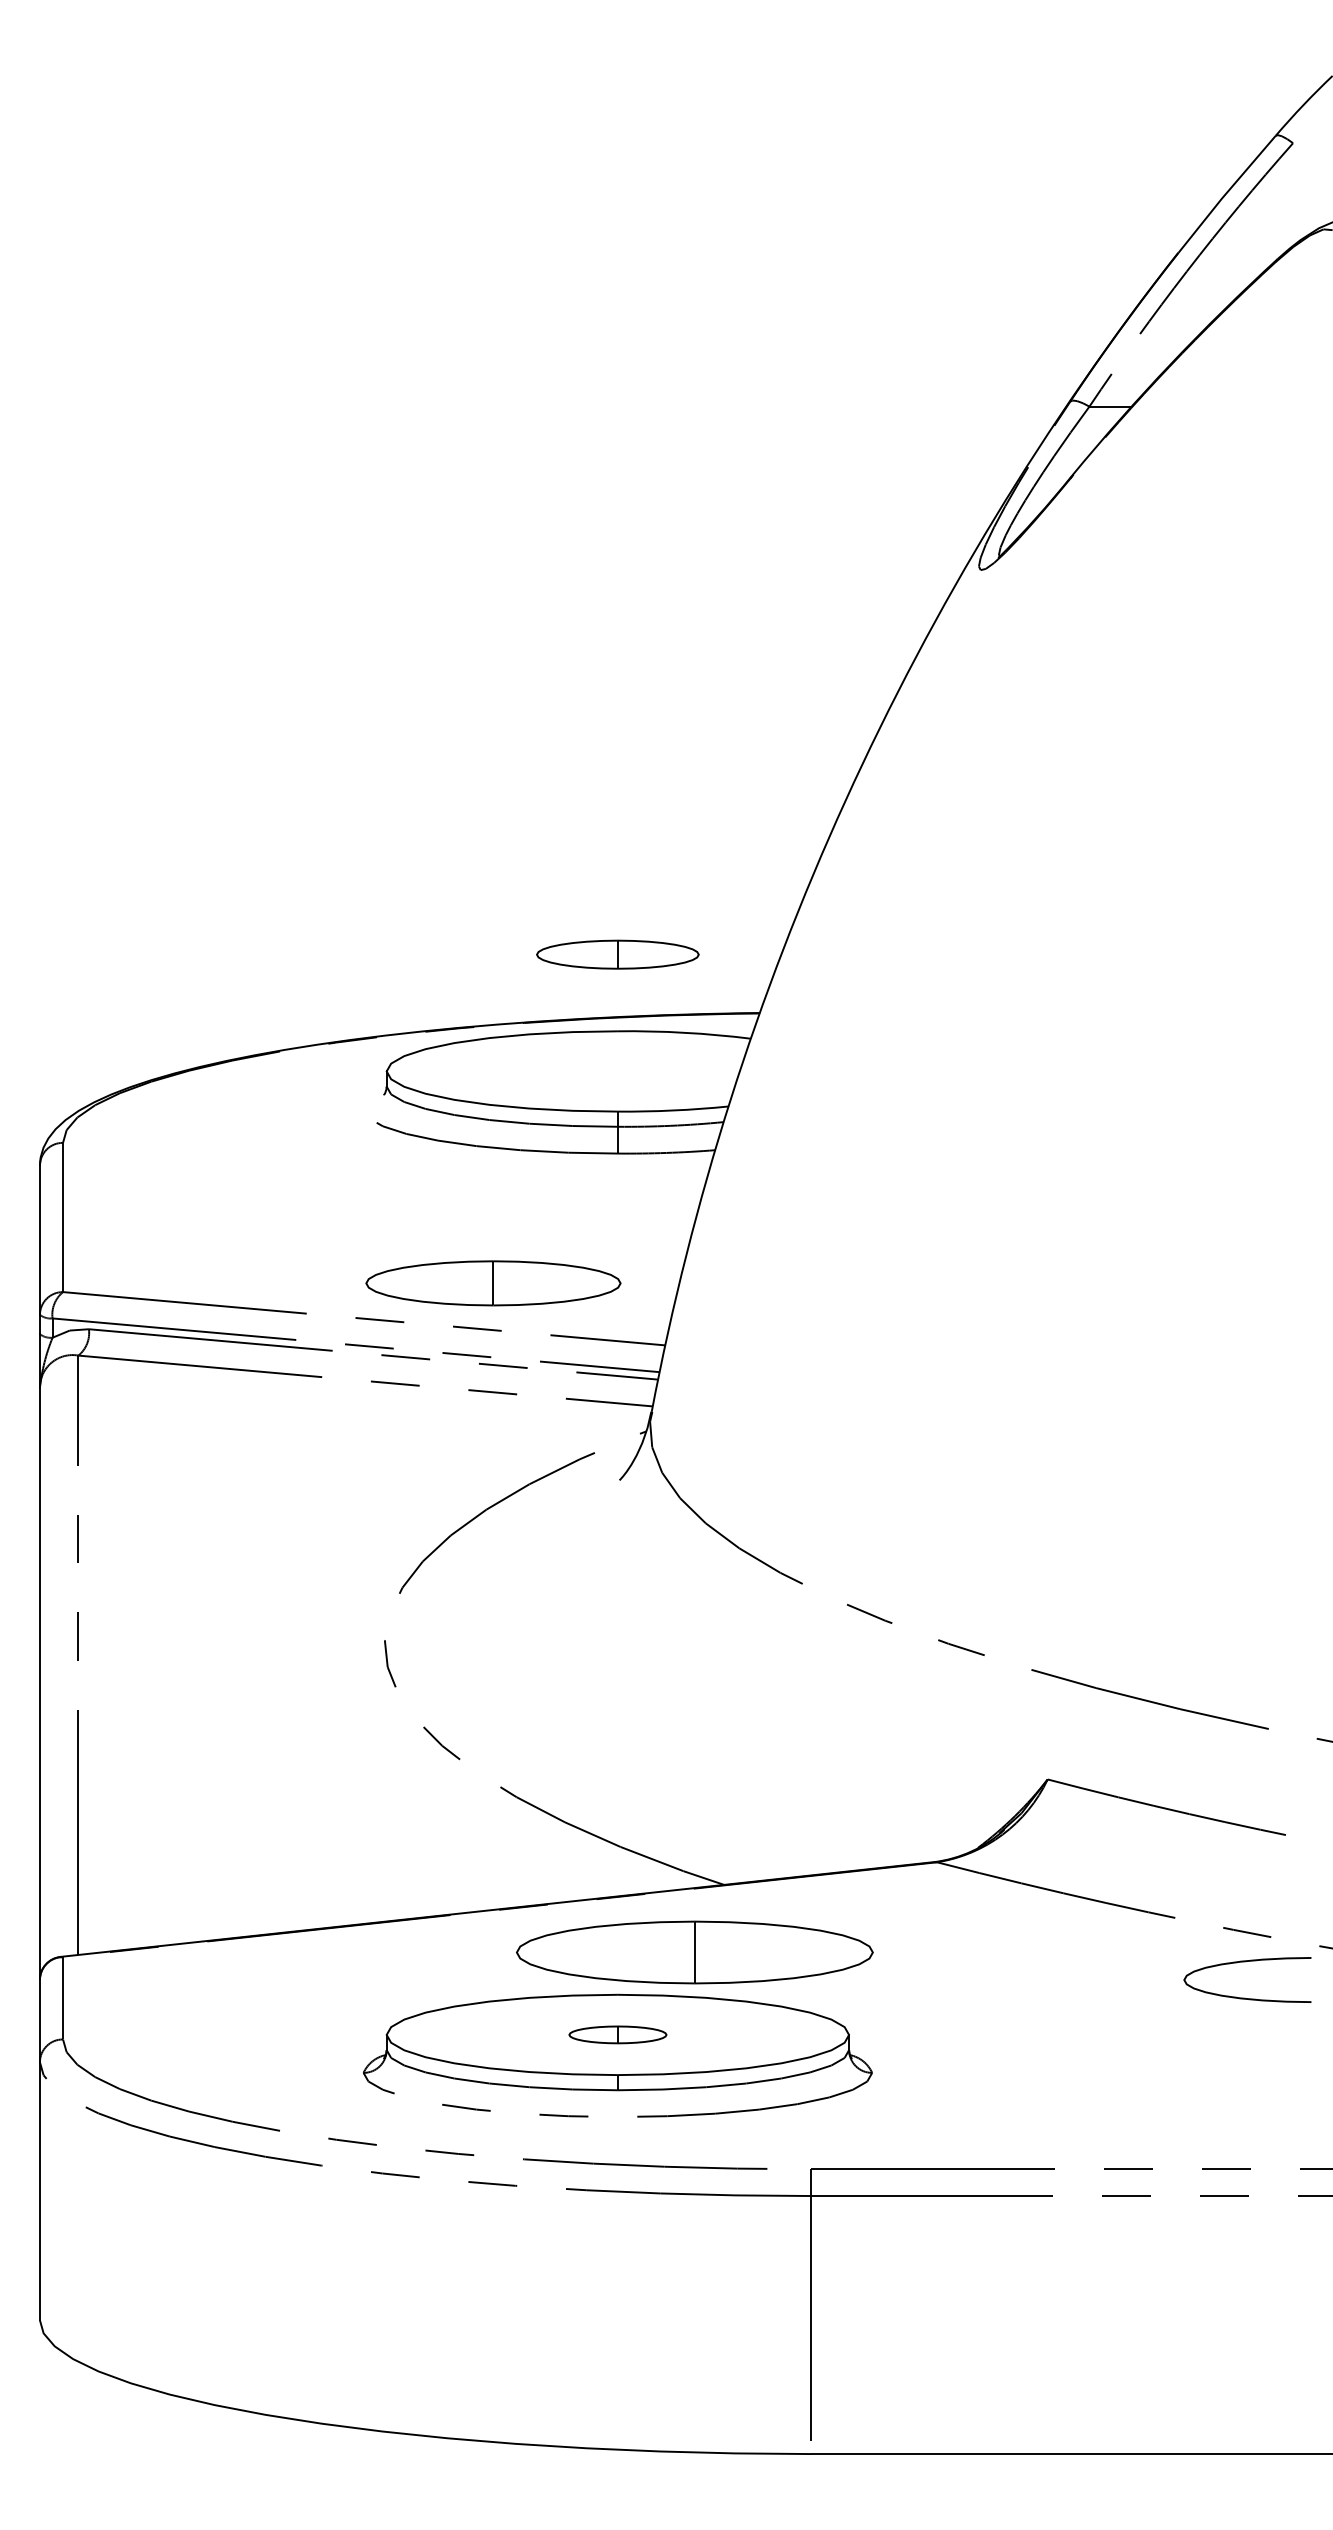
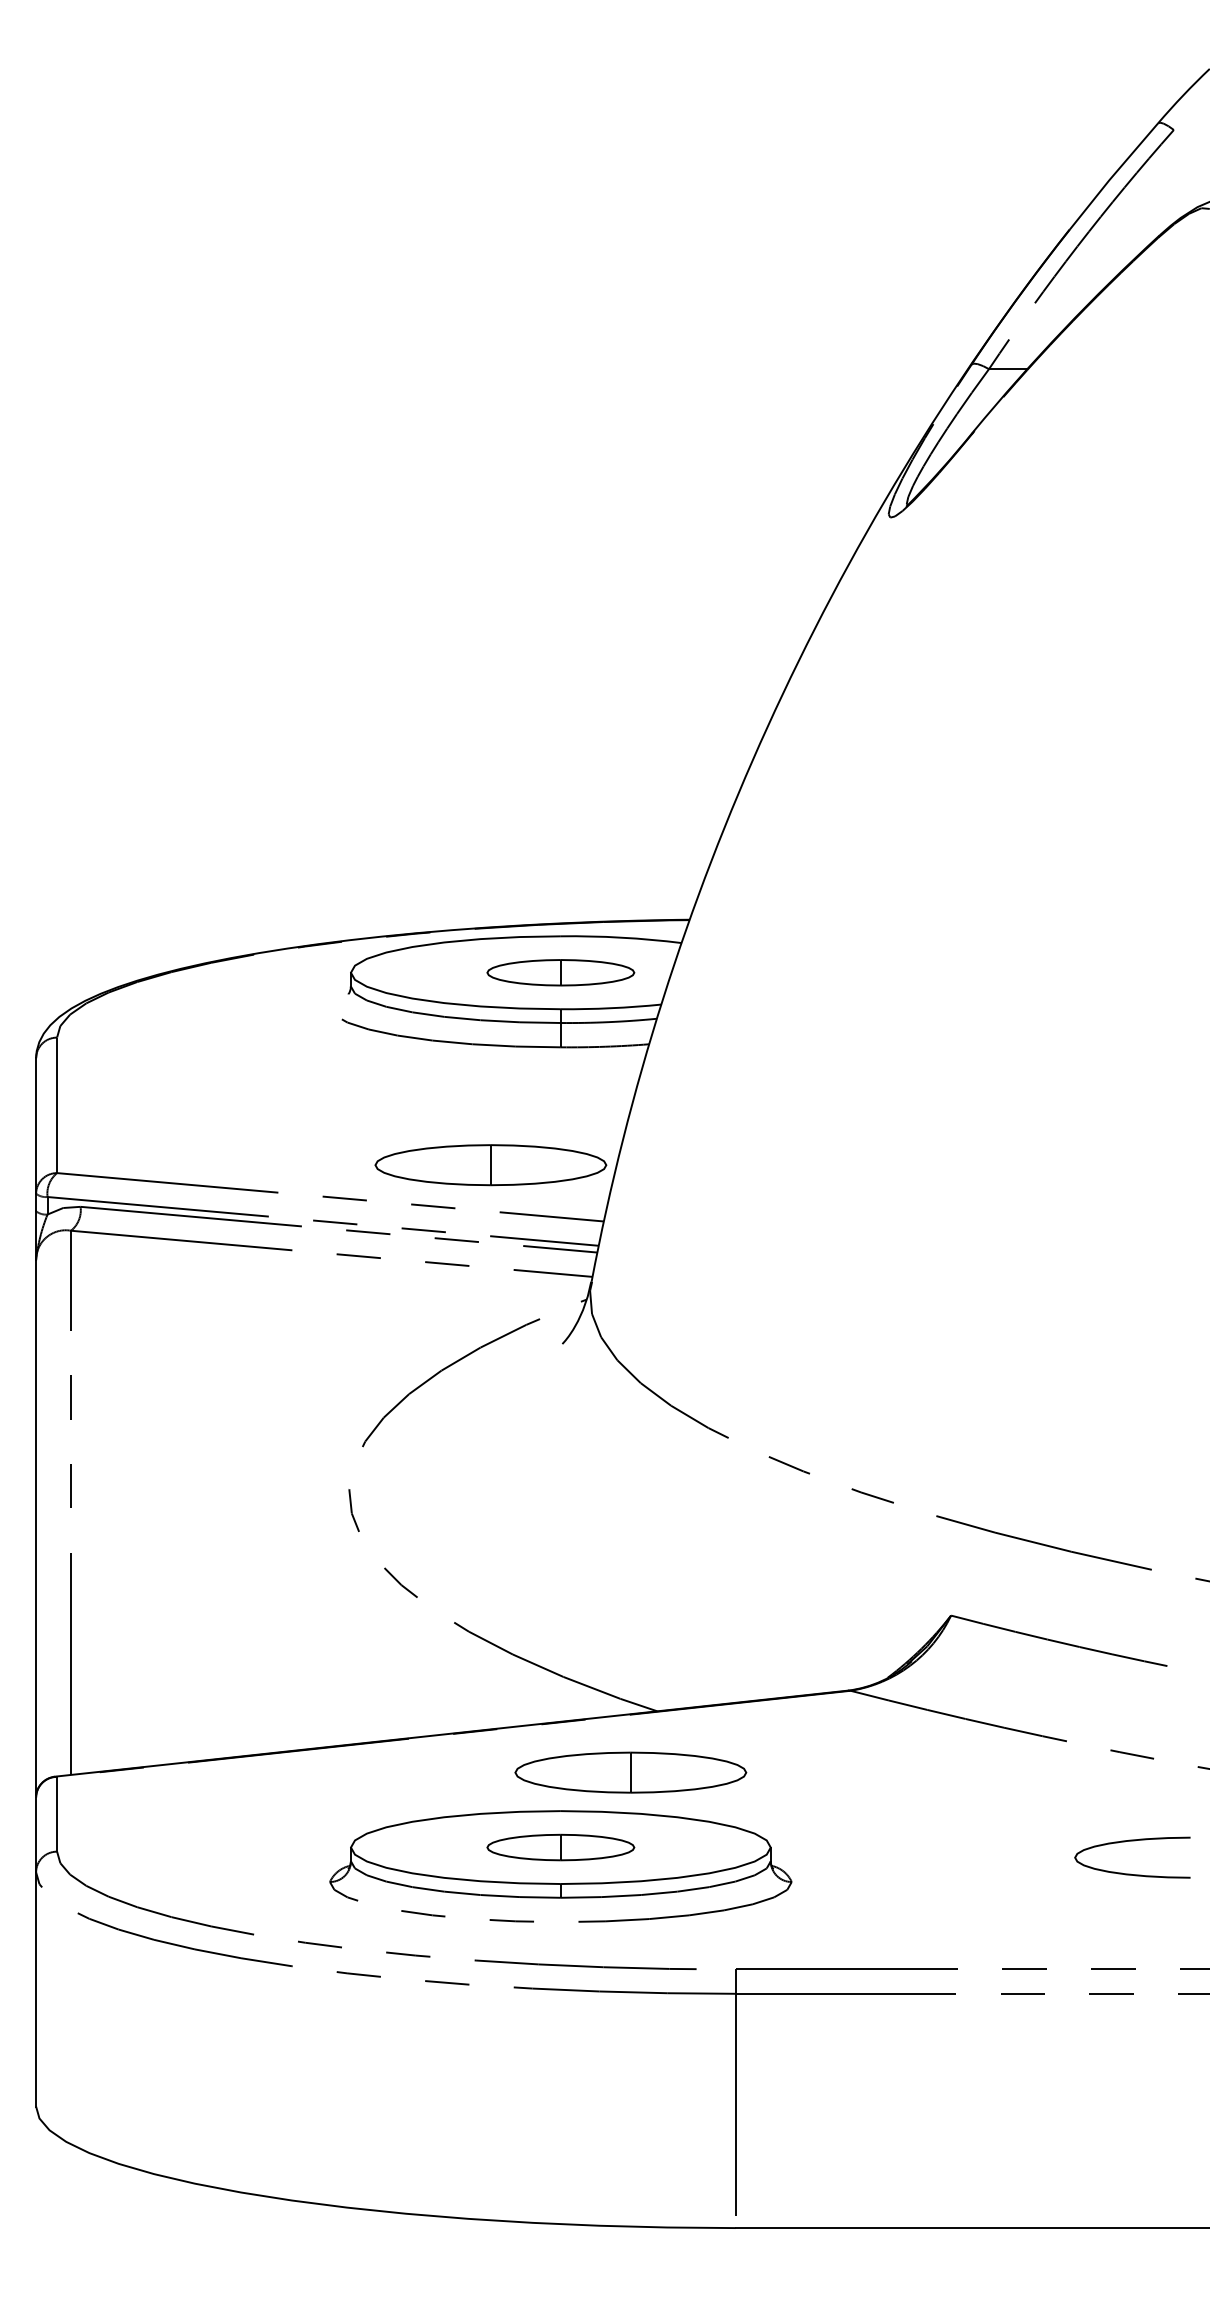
part: (617, 954) -> (560, 972), moved
part: (493, 1283) -> (490, 1165), moved
part: (694, 1952) -> (630, 1772), size x0.71
curve: (1247, 1962) -> (1132, 1841), moved
part: (617, 2034) -> (560, 1847), size x1.67

